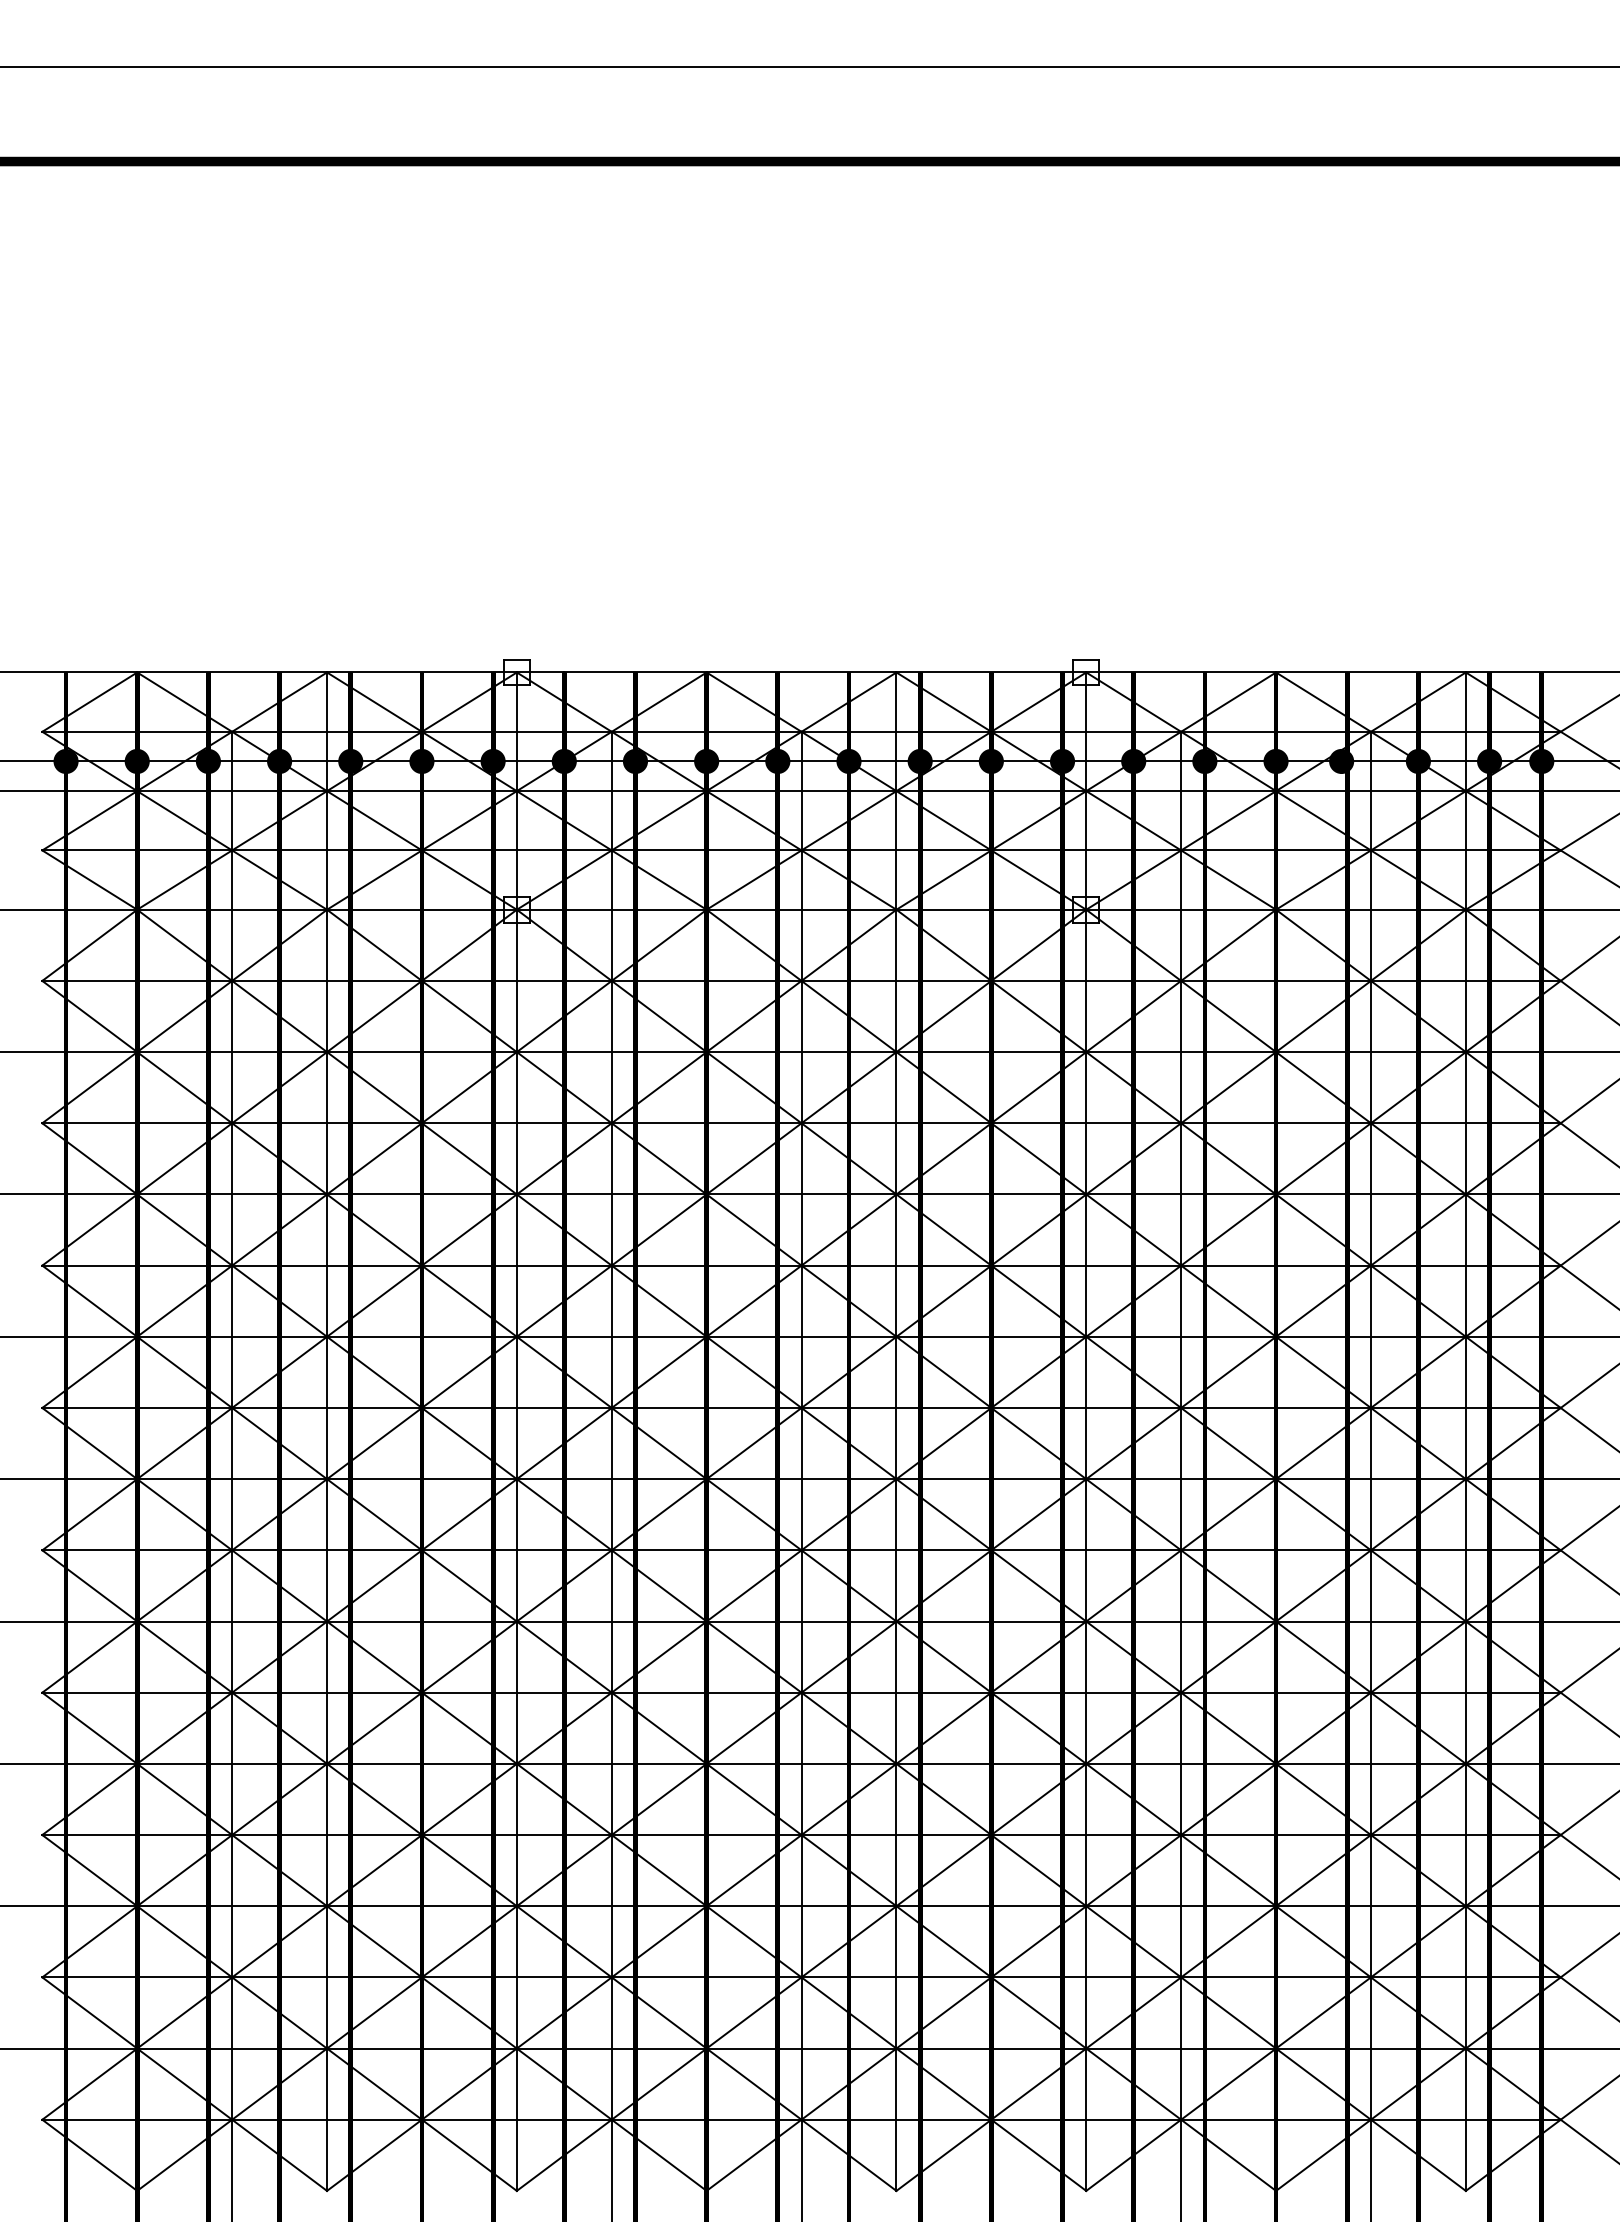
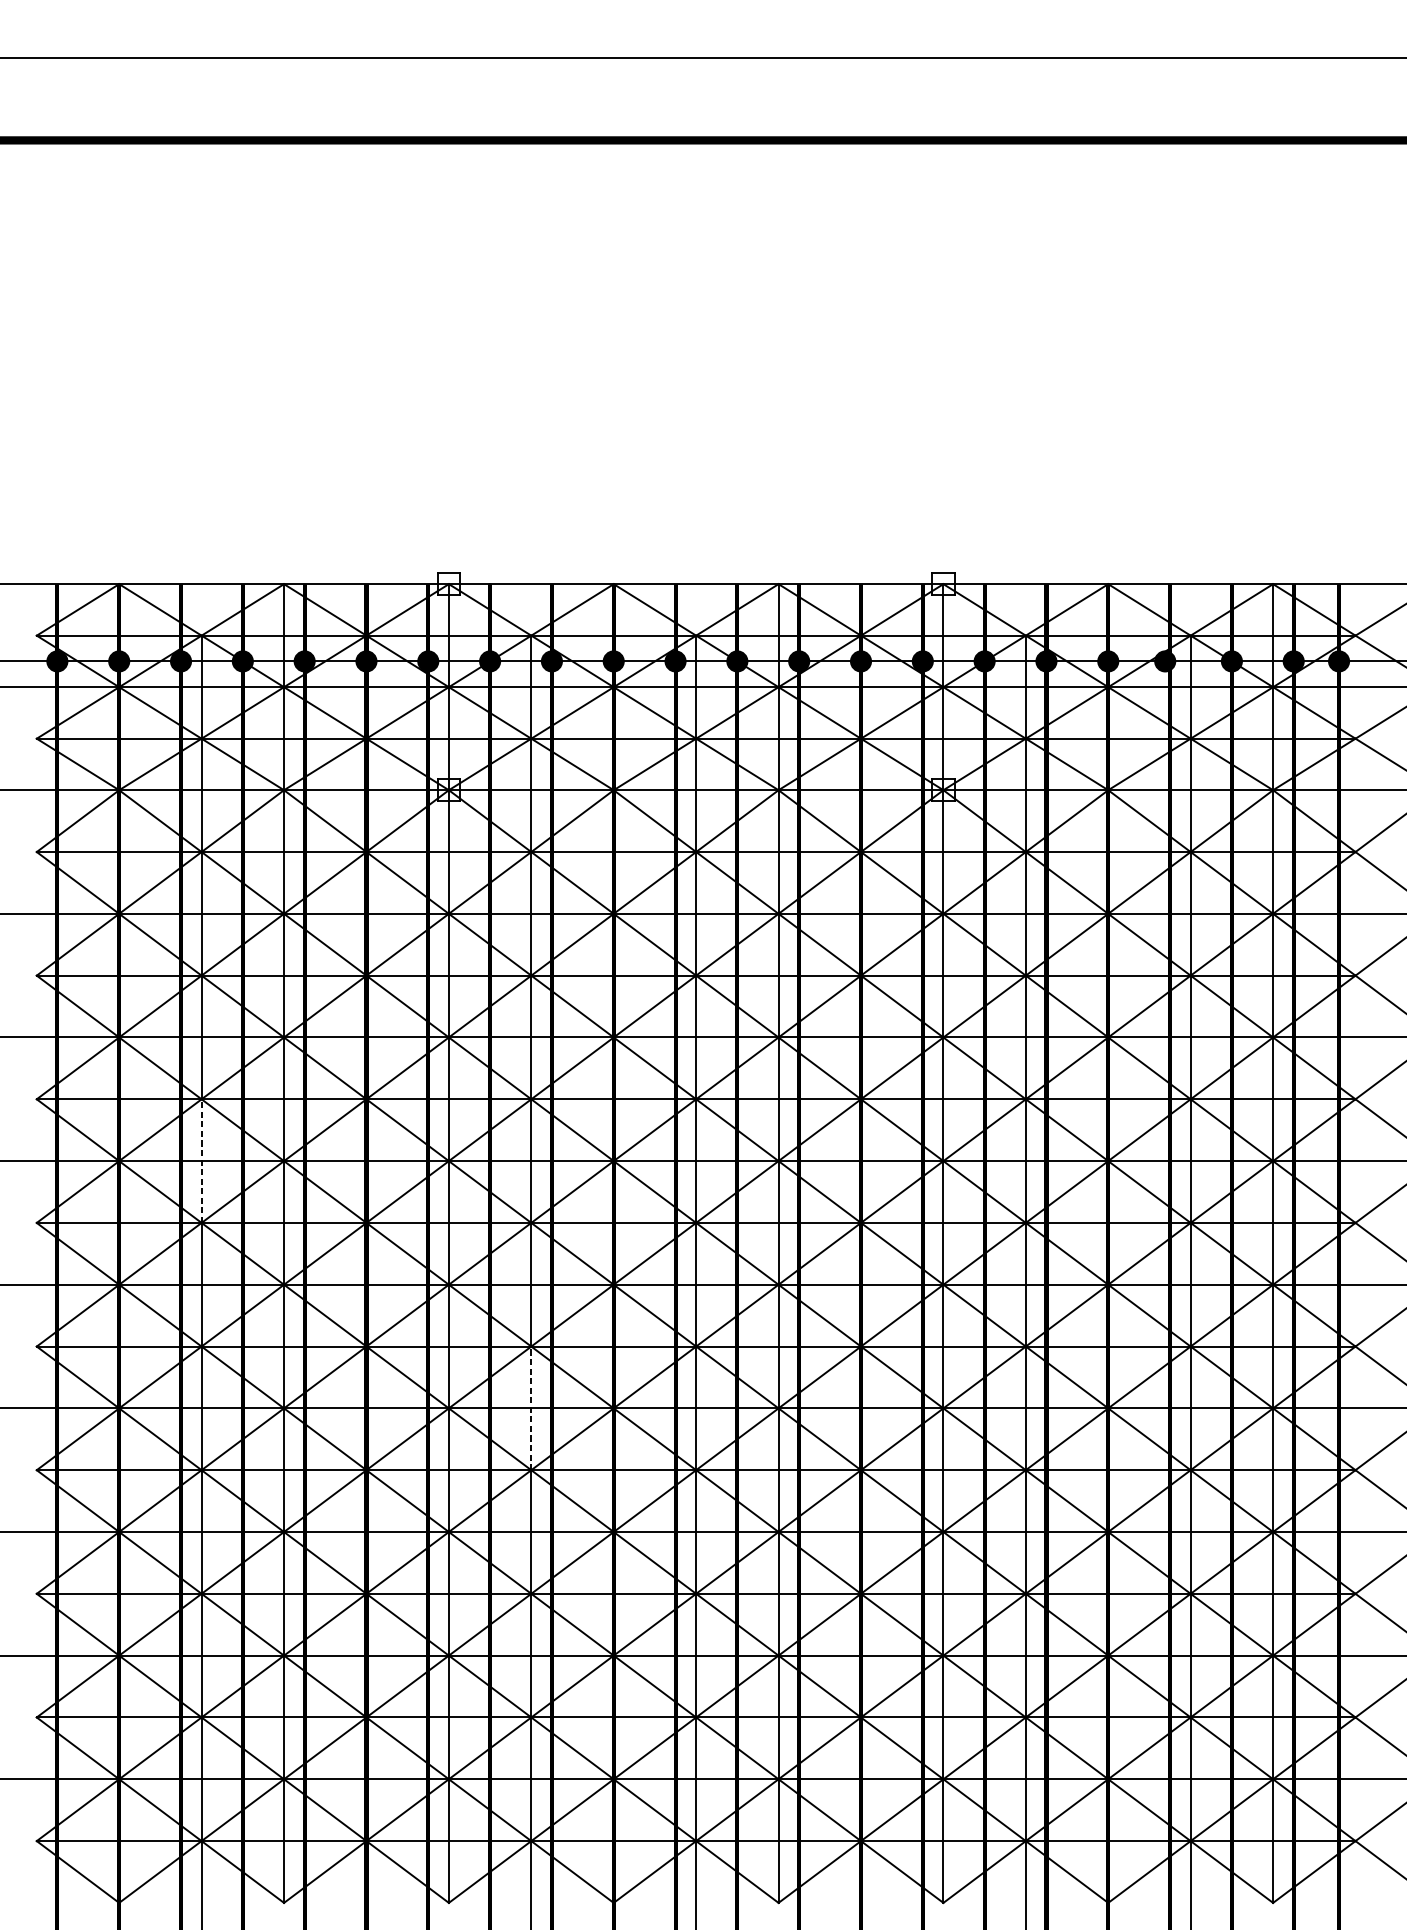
line: (232, 1336) -> (201, 1160), solid -> dashed
line: (611, 1621) -> (531, 1408), solid -> dashed

